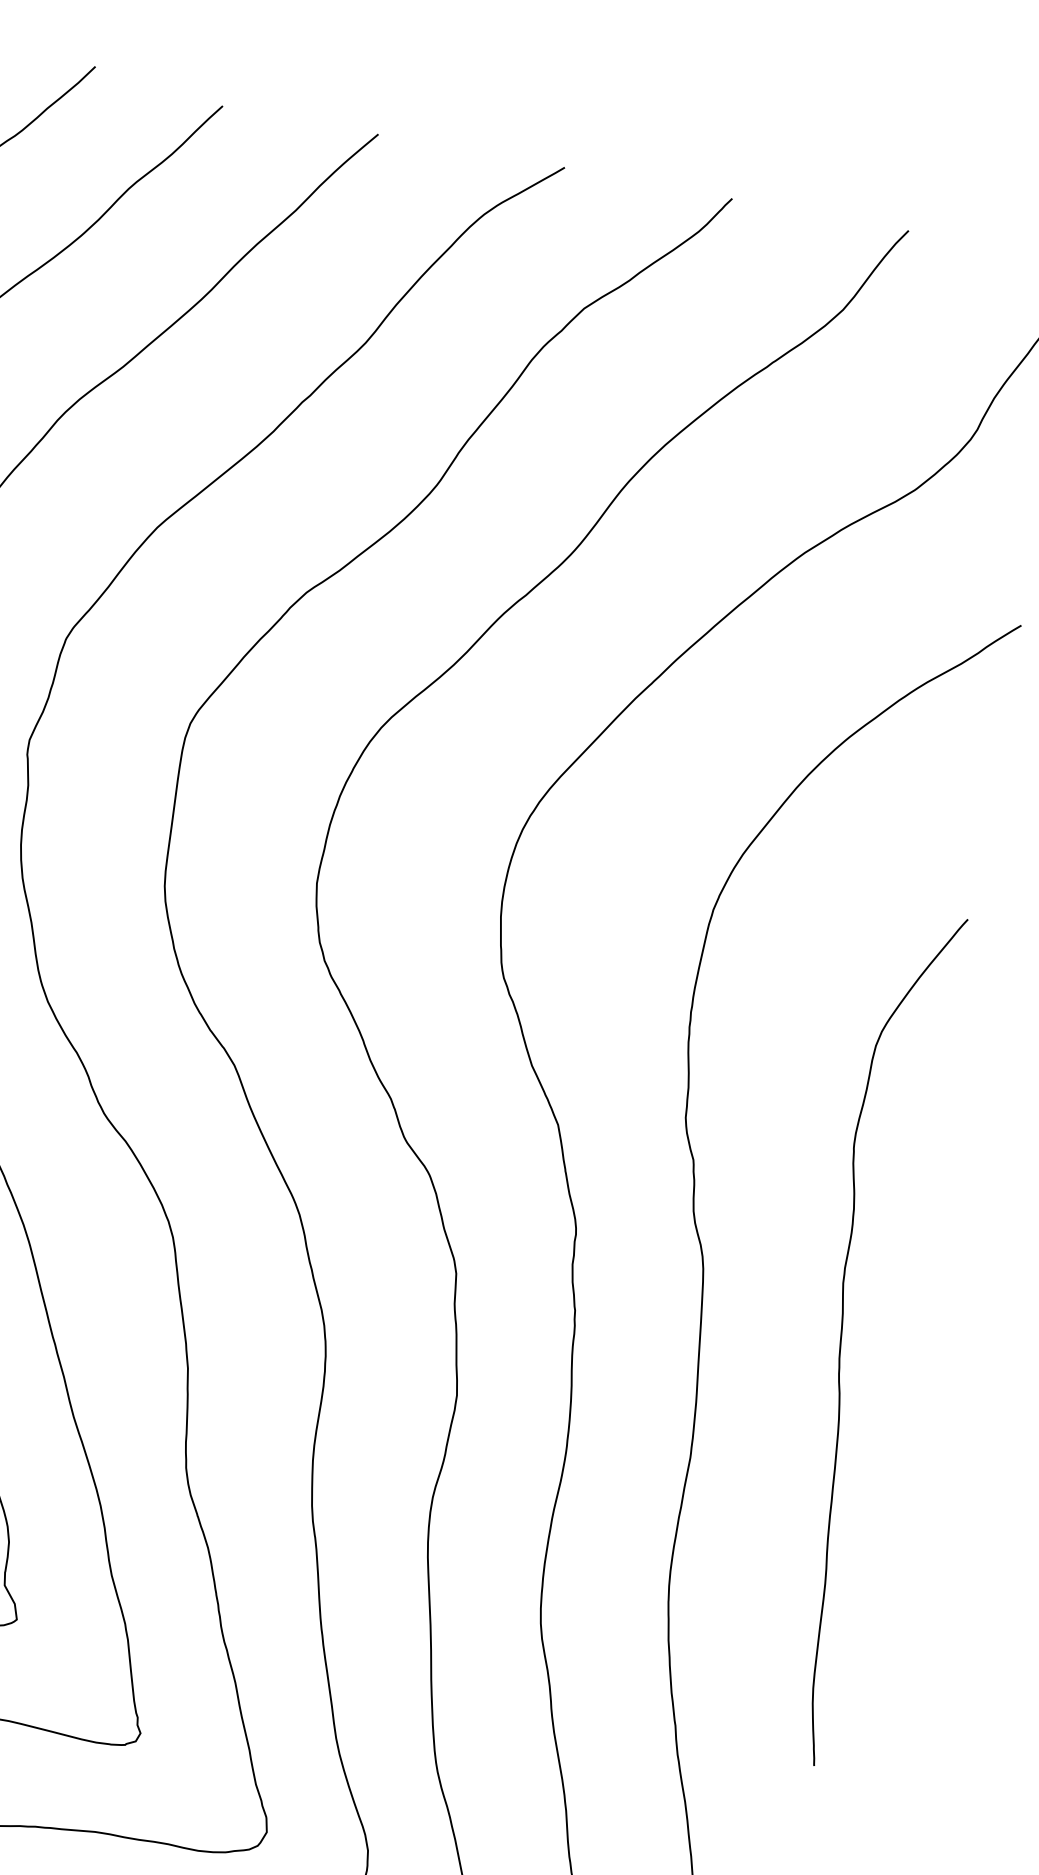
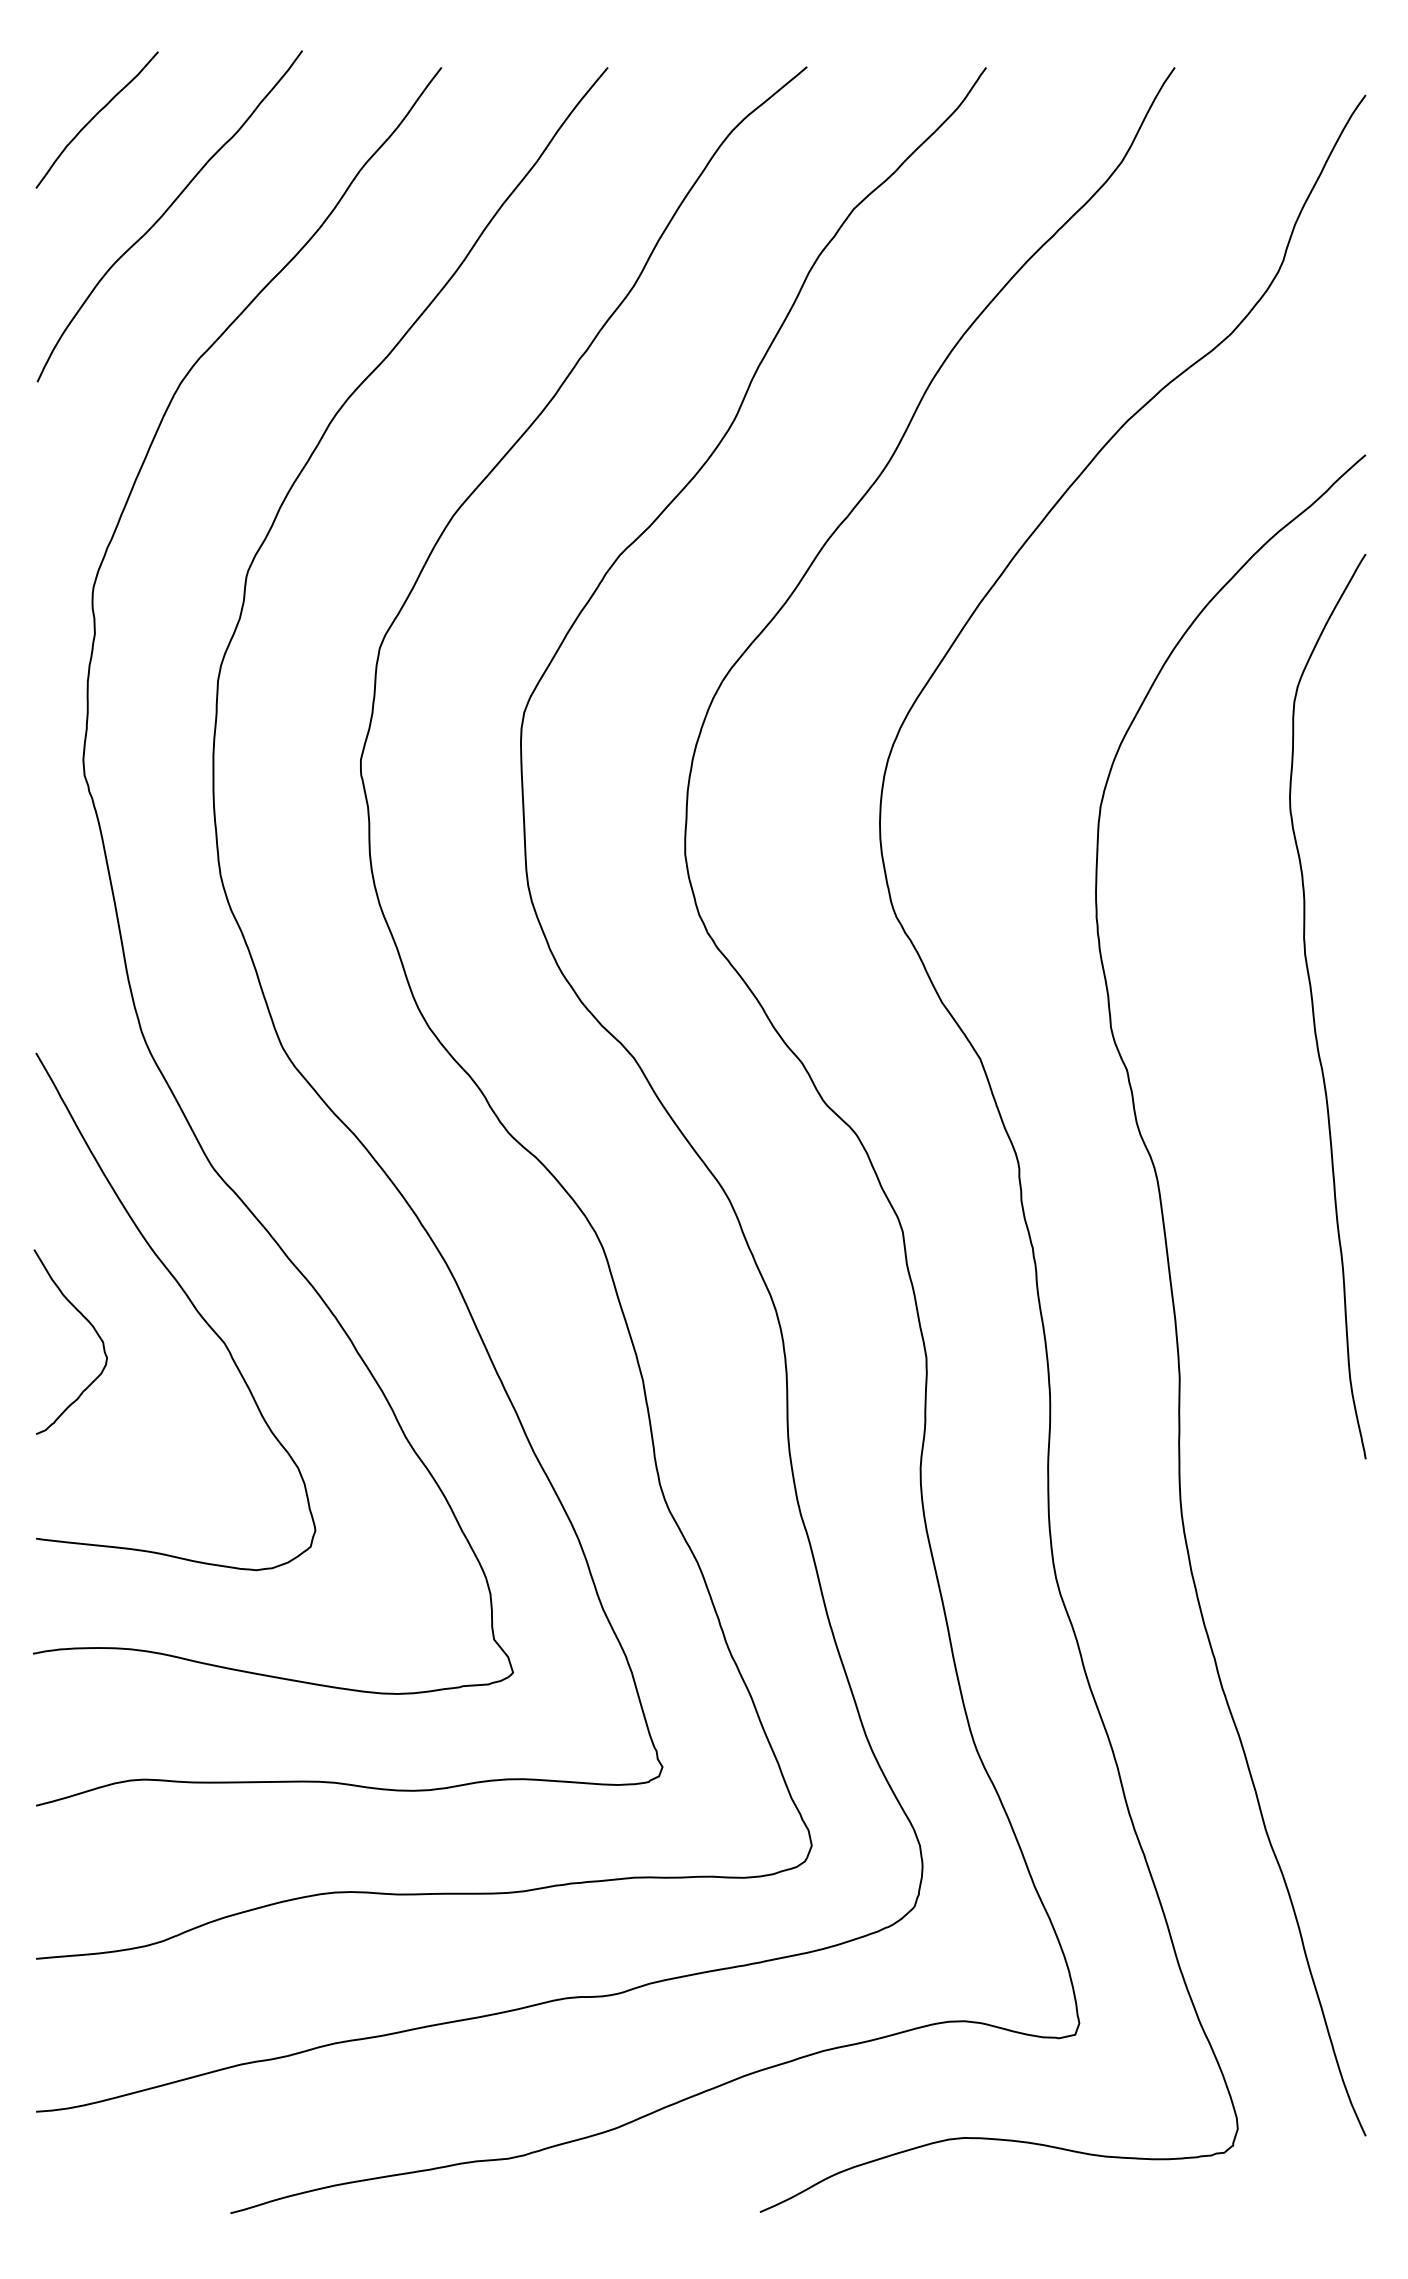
curve: (842, 1338) -> (1314, 1011), moved

